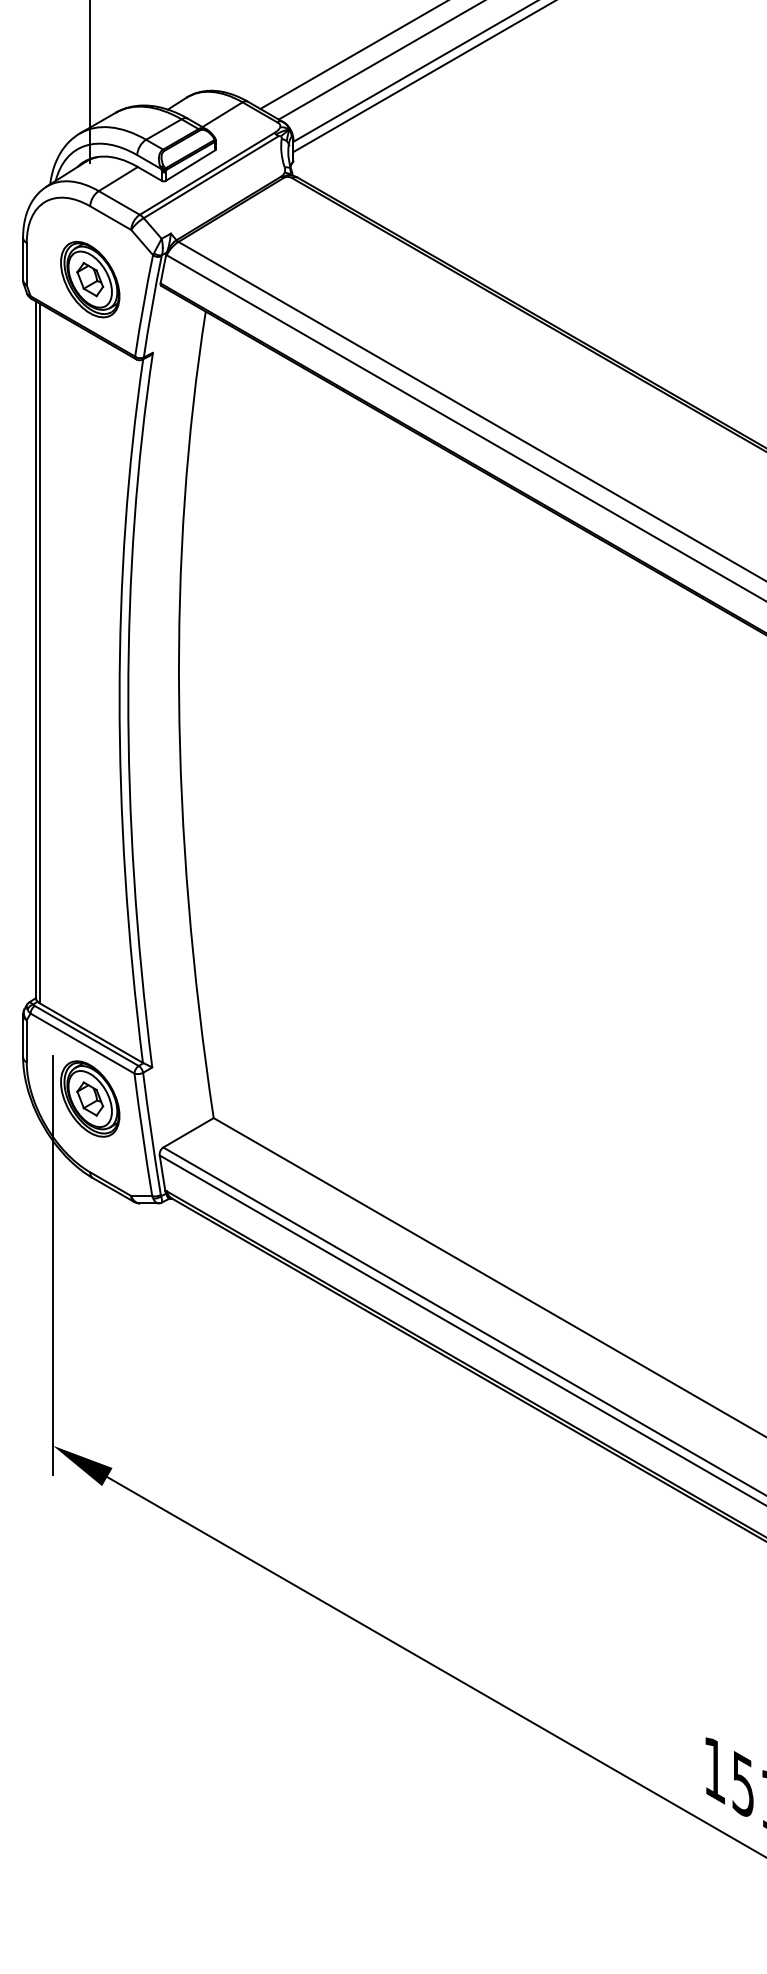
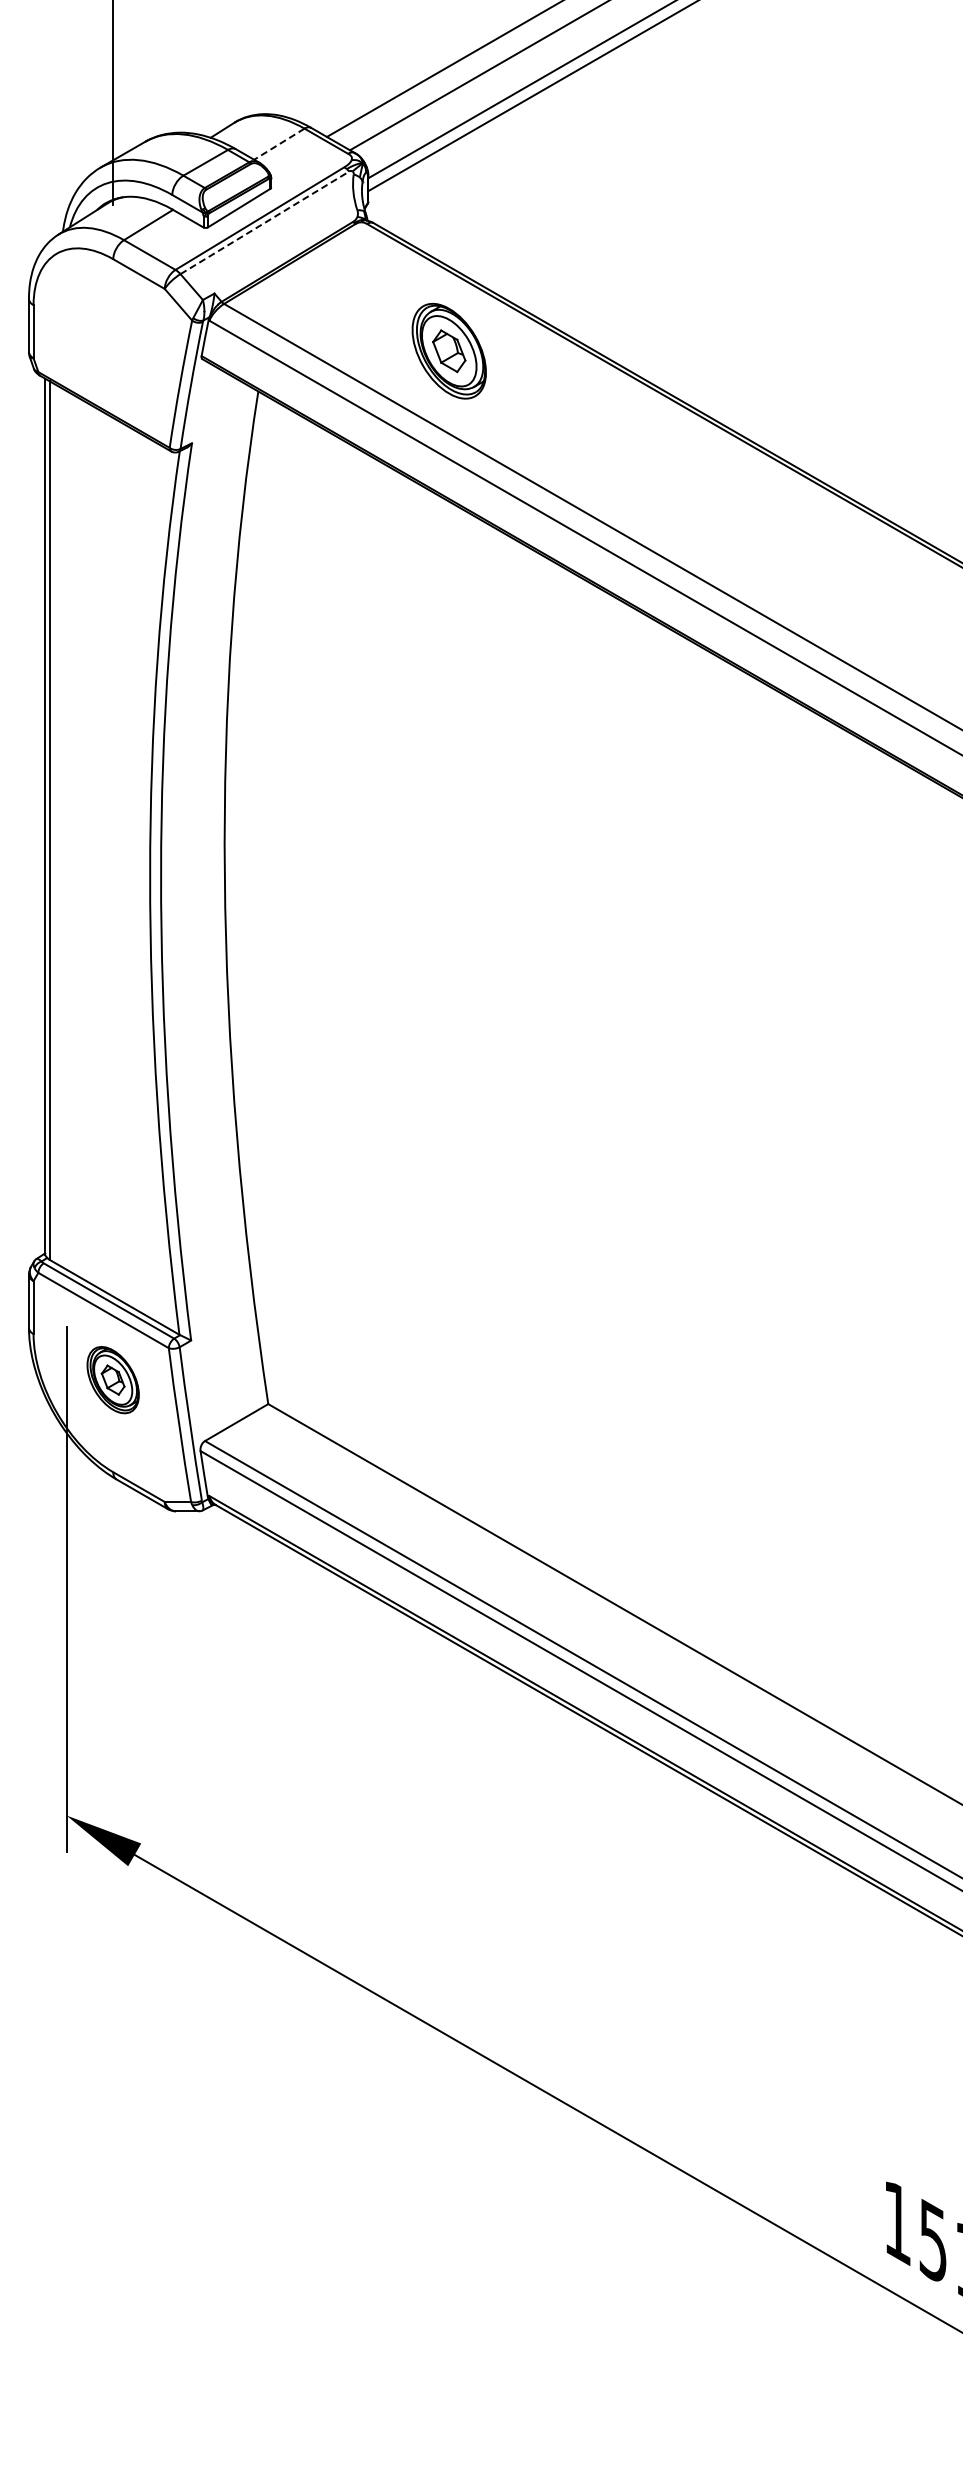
line: (222, 114) -> (279, 144), solid -> dashed
line: (210, 177) -> (264, 222), solid -> dashed
part: (89, 279) -> (448, 350), moved
part: (89, 1098) -> (112, 1379), size x0.7

